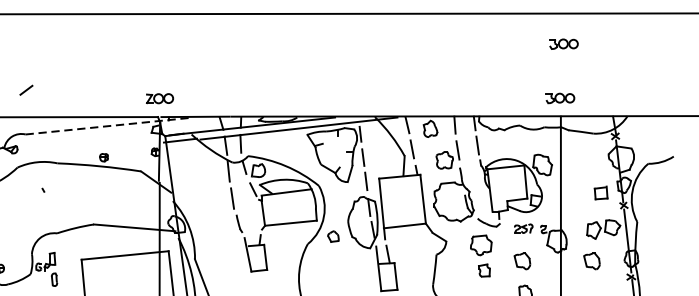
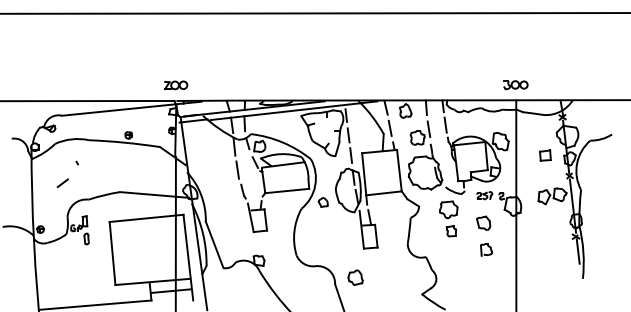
part: (563, 44) -> (518, 39), removed
line: (26, 90) -> (62, 183), moved
line: (108, 125) -> (132, 108), dashed -> solid
part: (601, 193) -> (545, 155), moved
part: (591, 260) -> (542, 222), removed

